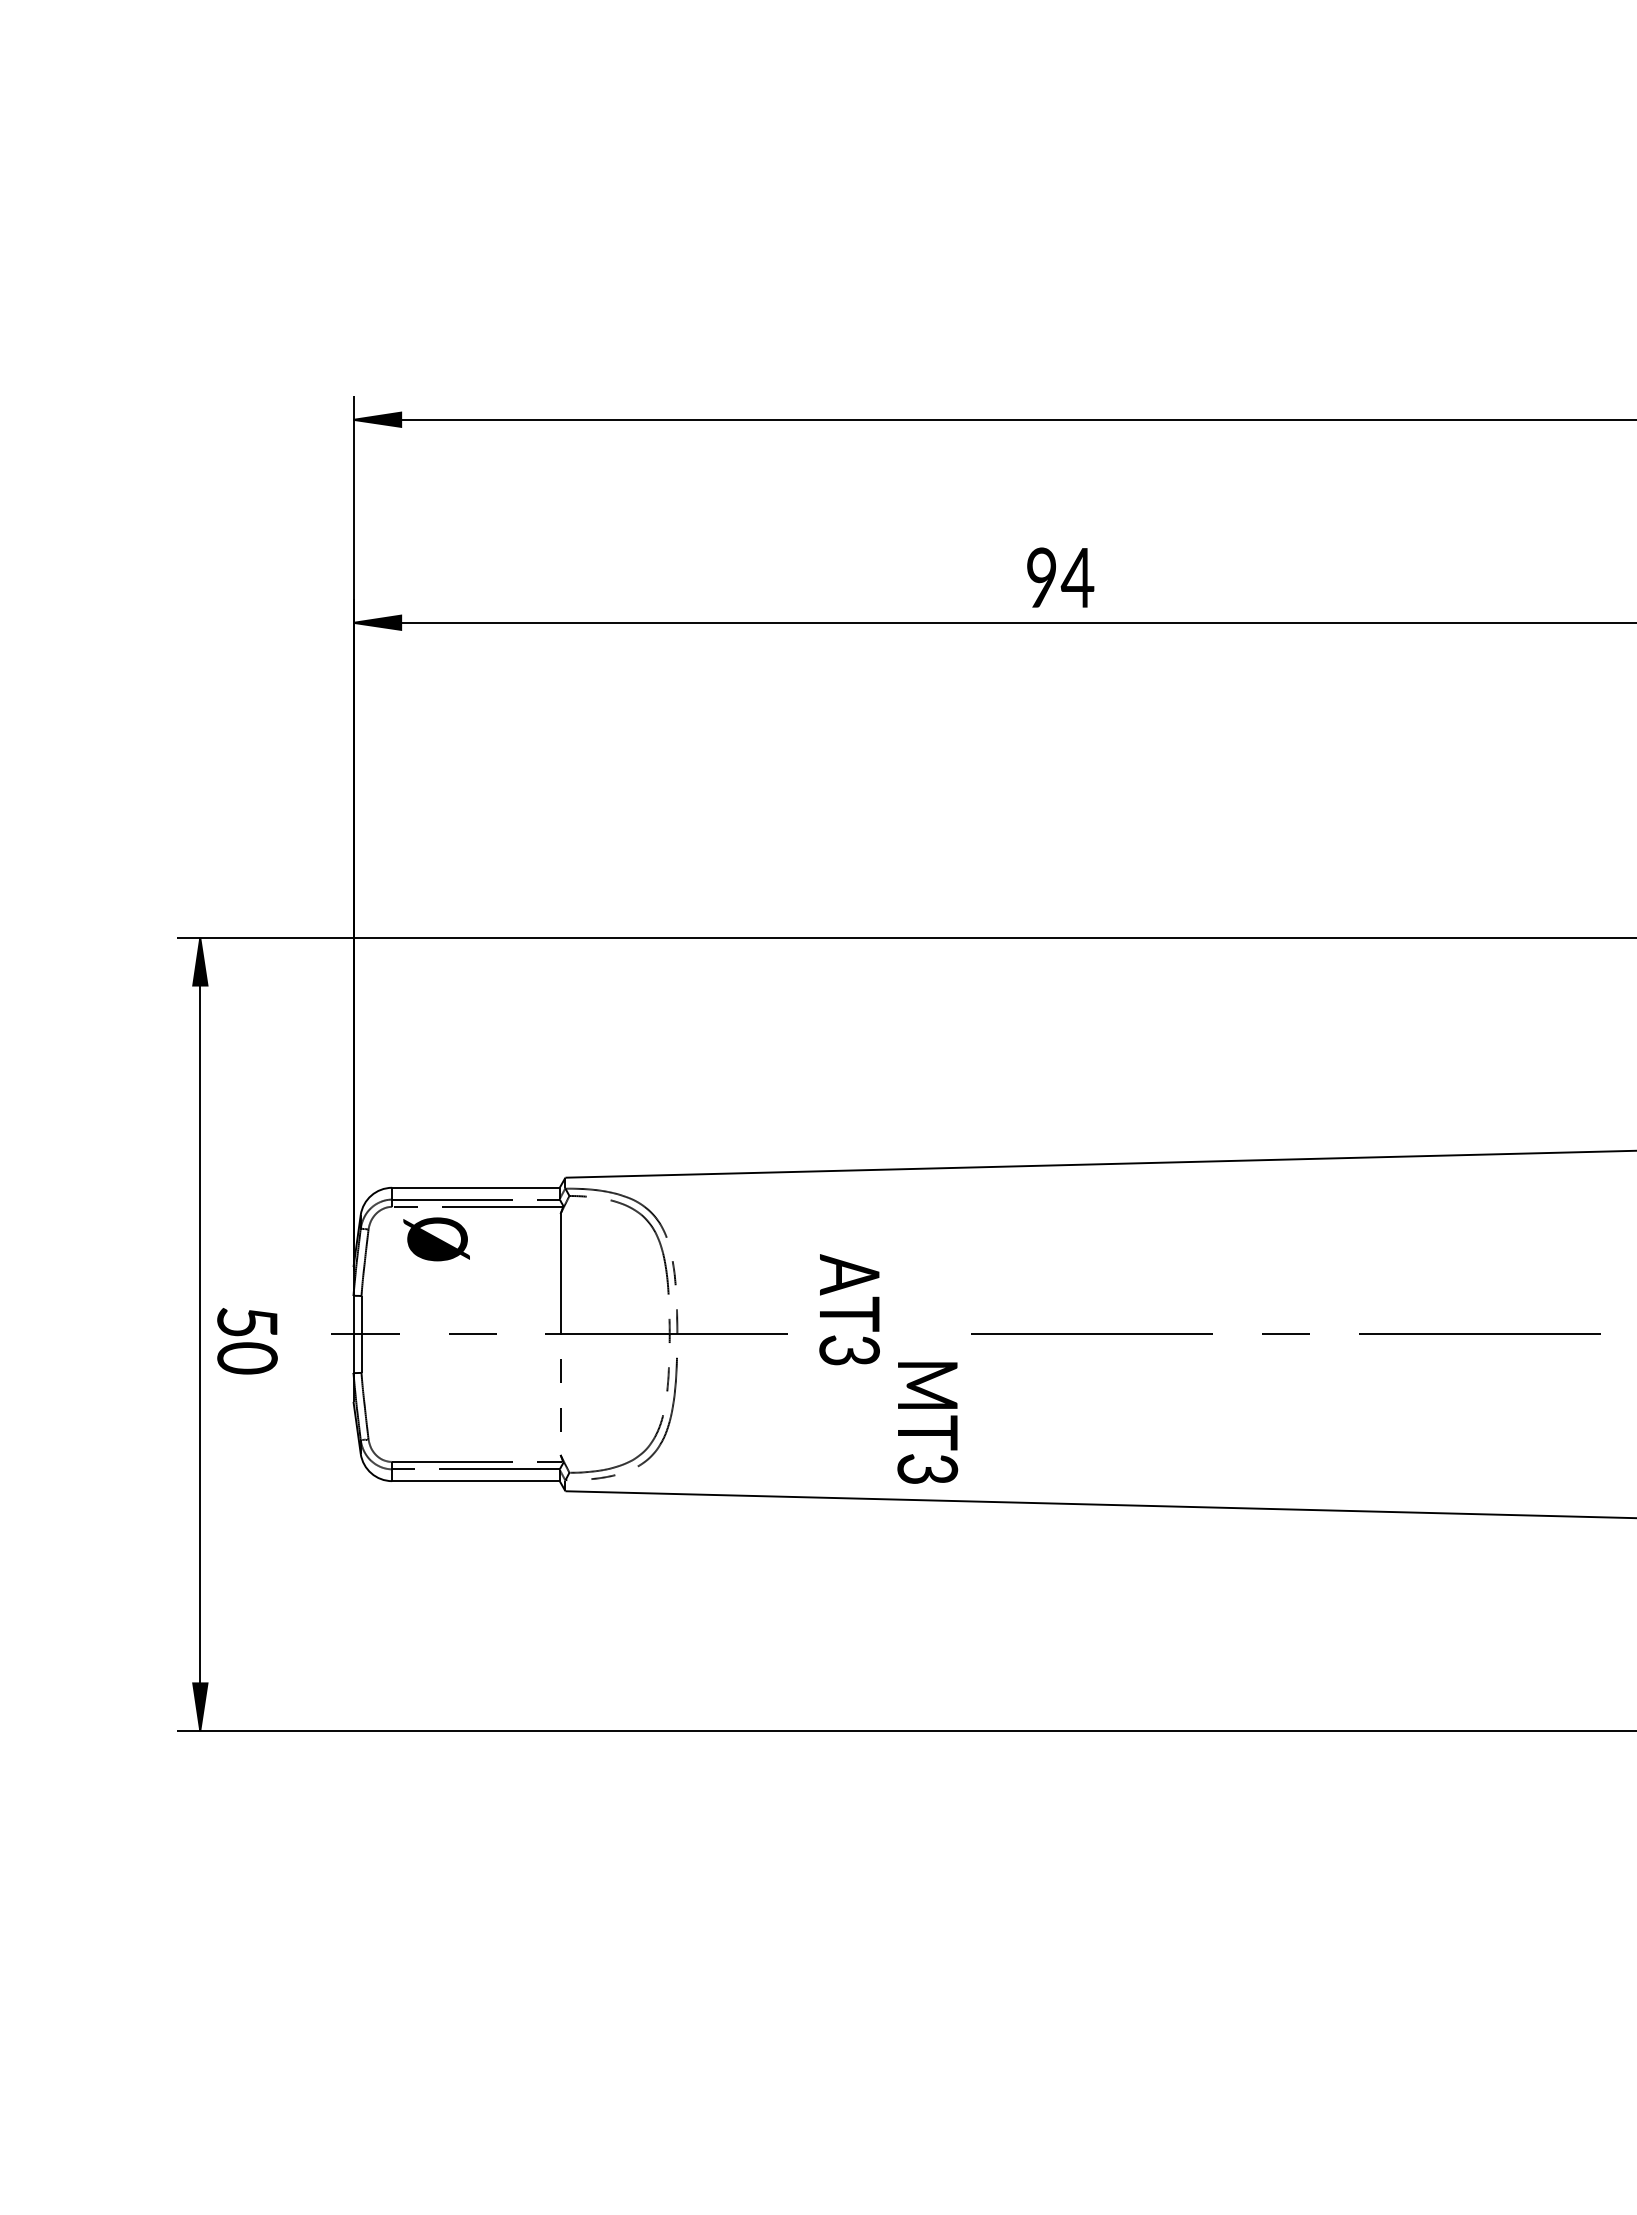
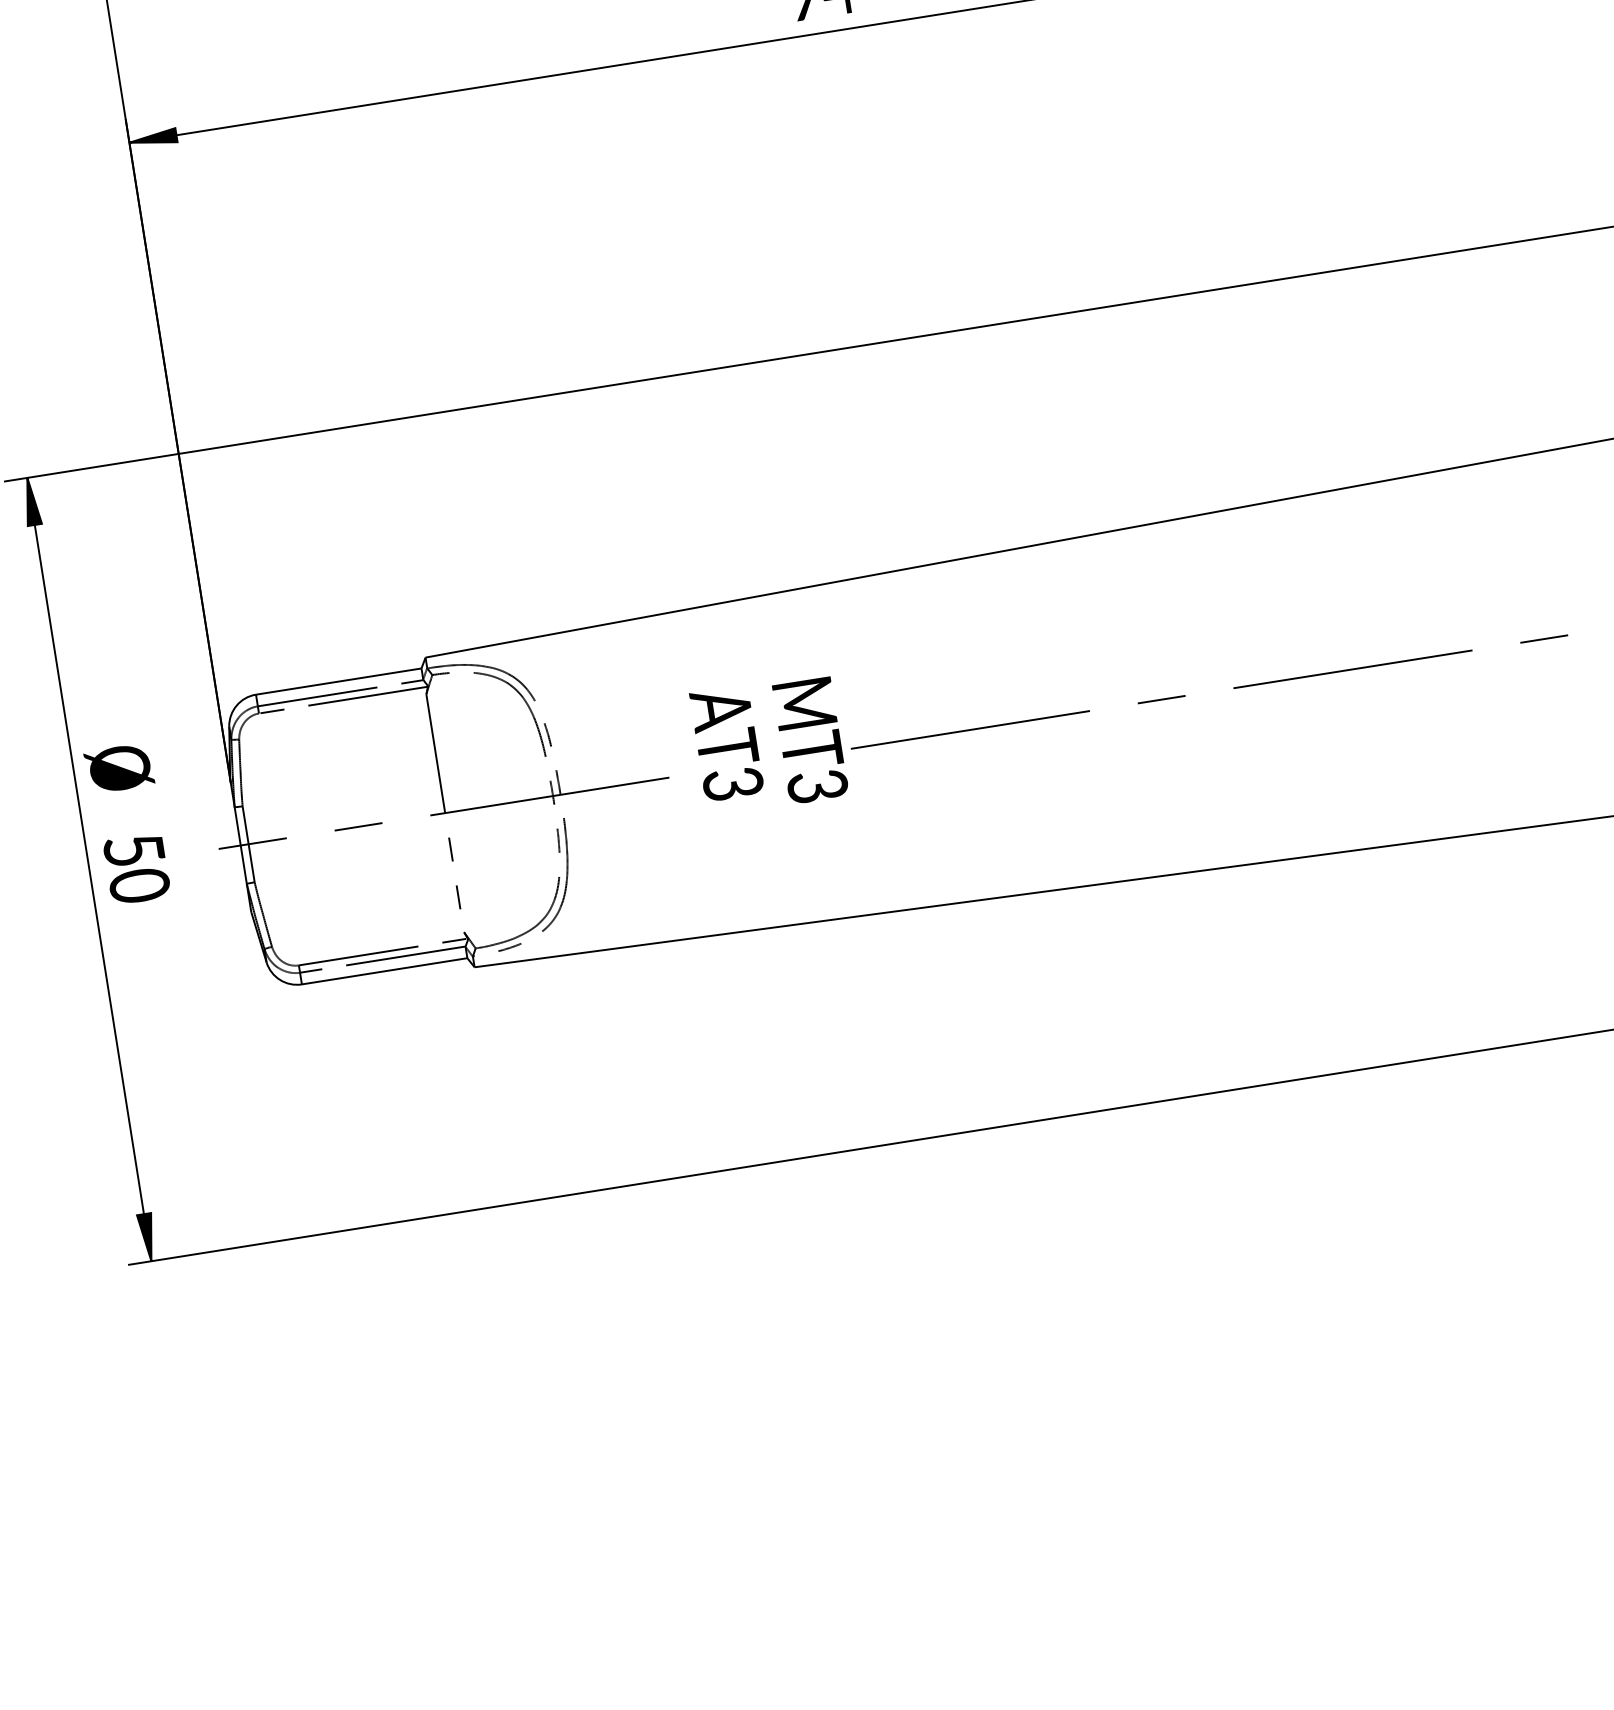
text: (436, 1239) -> (119, 768), moved
text: (927, 1422) -> (810, 740), moved

